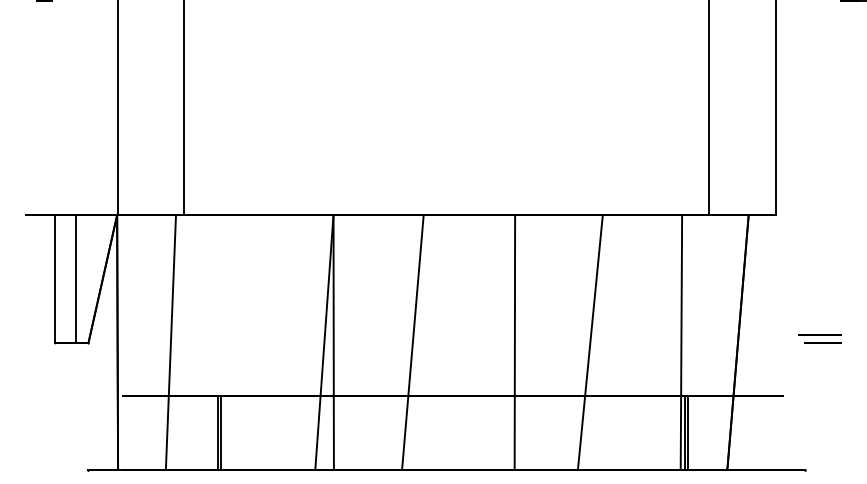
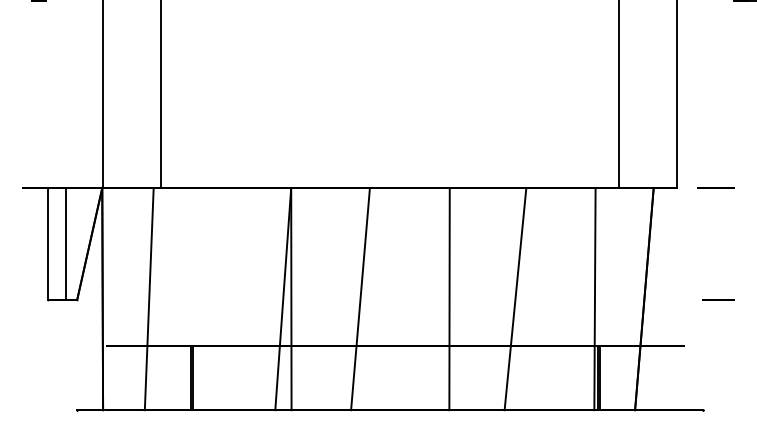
line: (819, 334) -> (715, 187), moved

